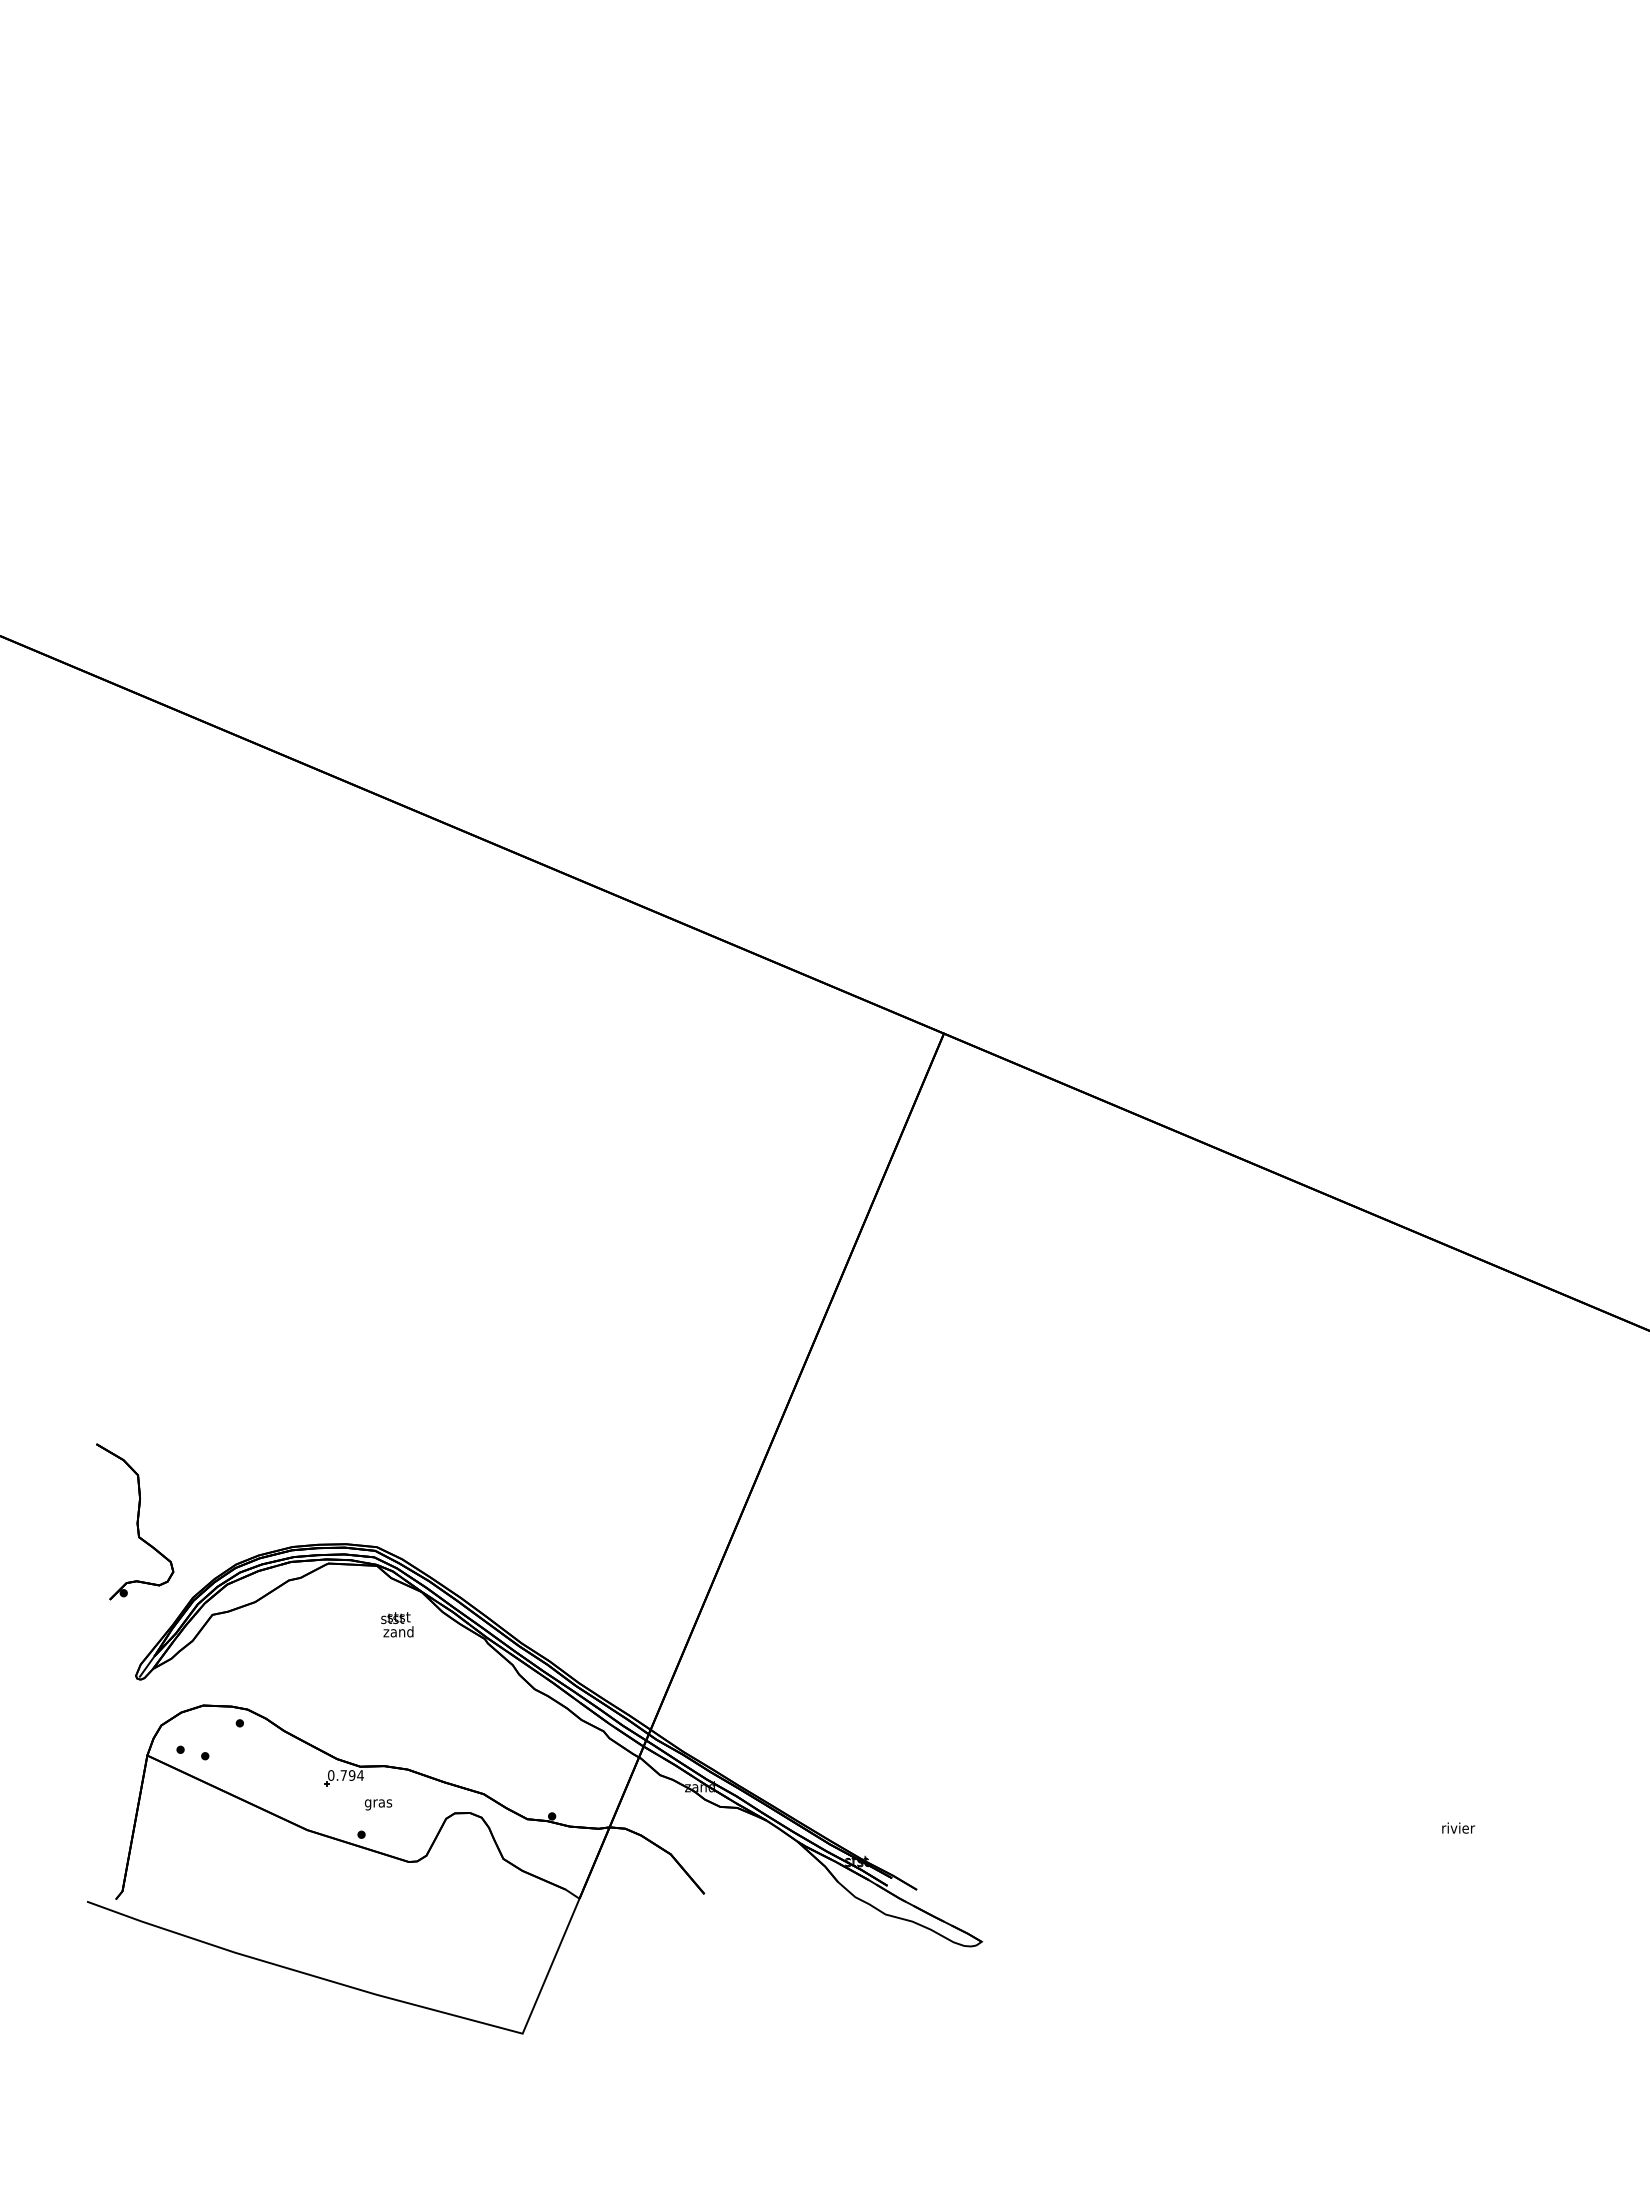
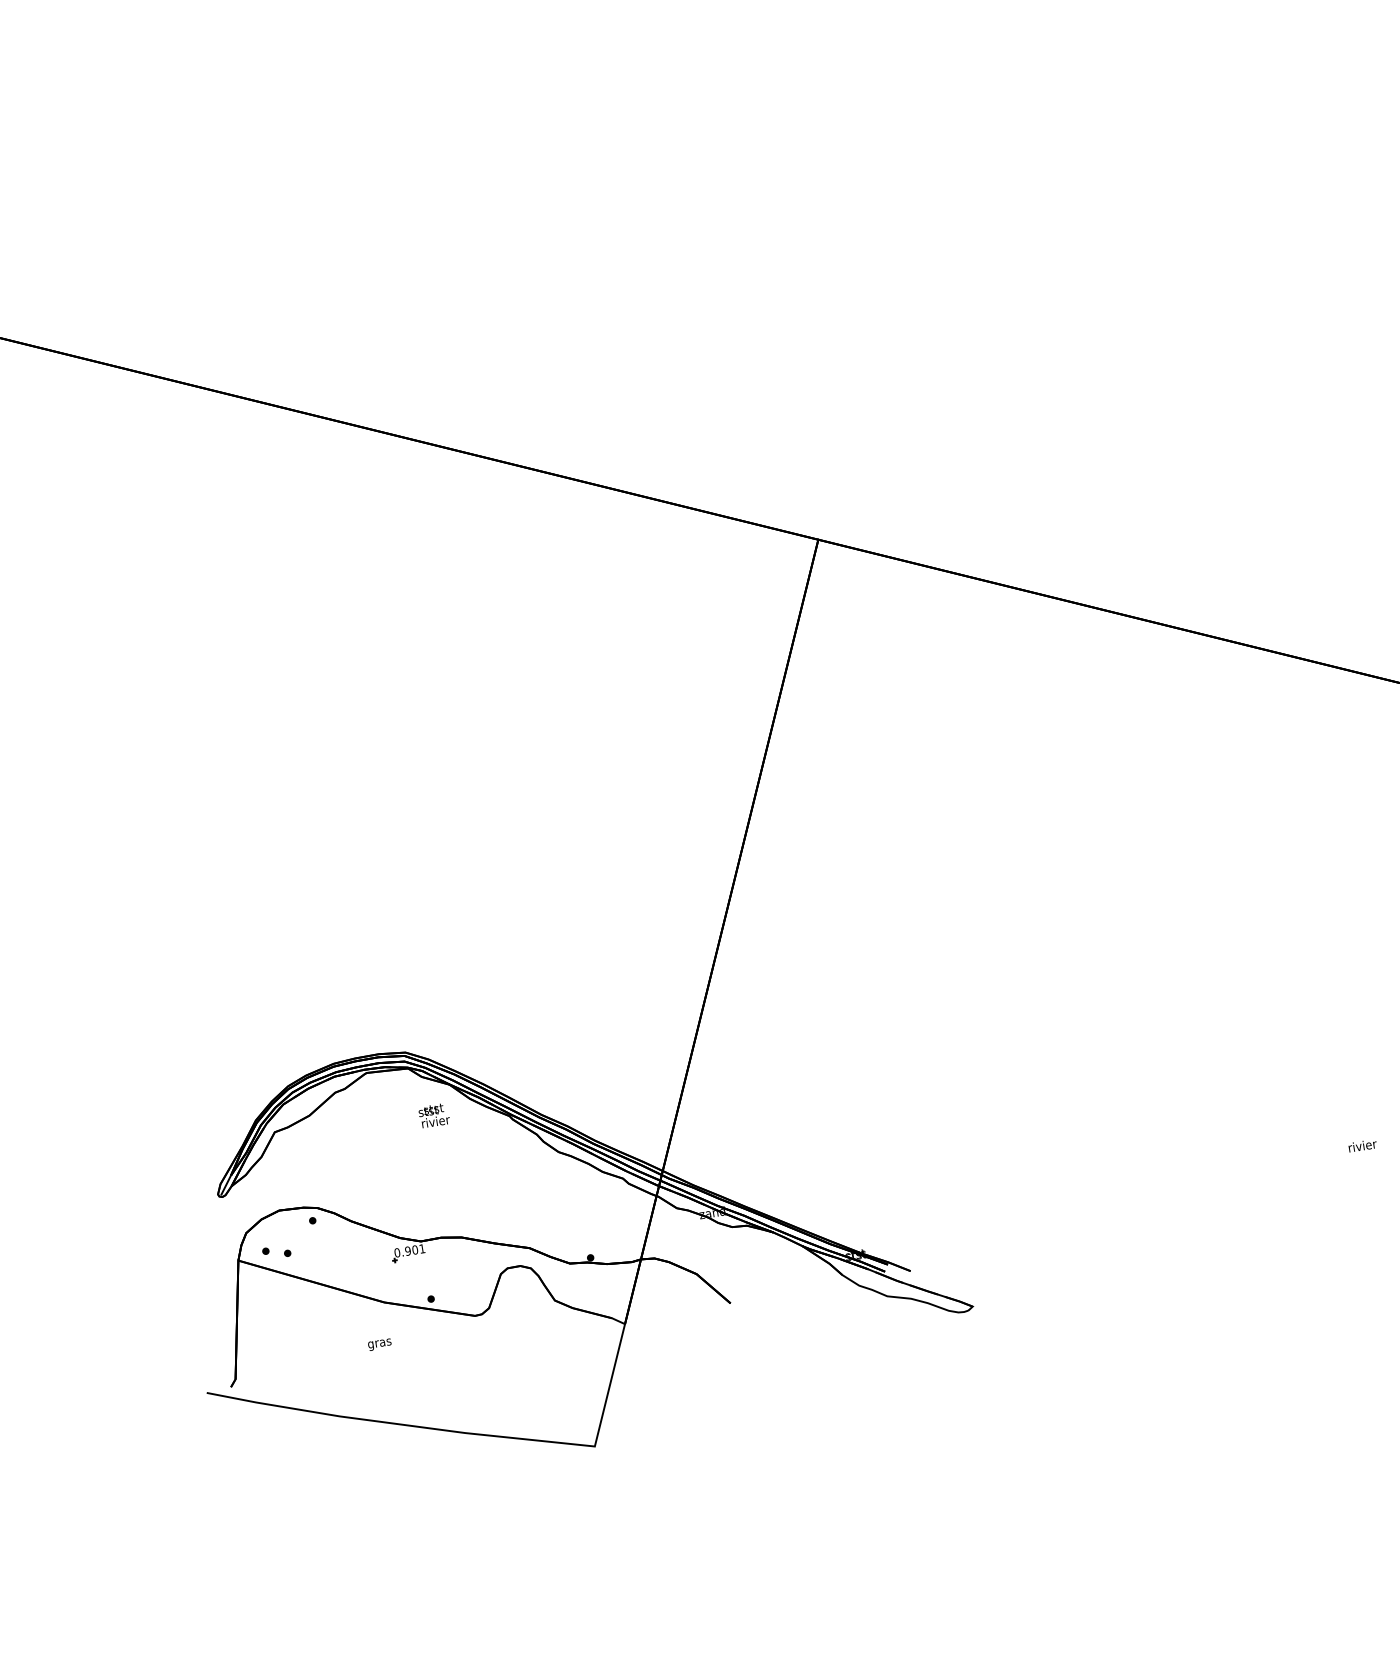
part: (135, 1521) -> (196, 1063), removed
text: (399, 1631) -> (436, 1121), zand -> rivier
text: (351, 1775) -> (414, 1250), 0.794 -> 0.901
text: (378, 1804) -> (379, 1344), moved

